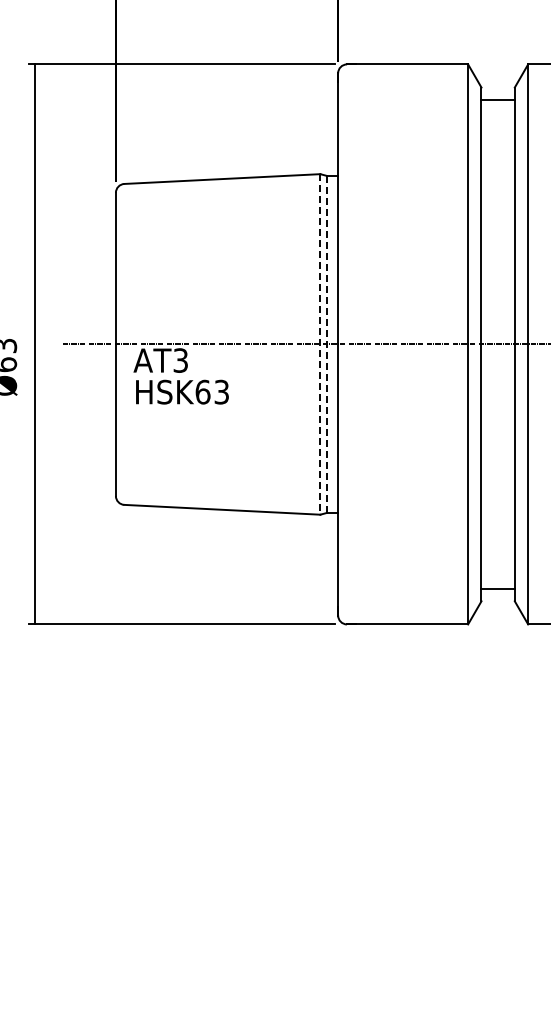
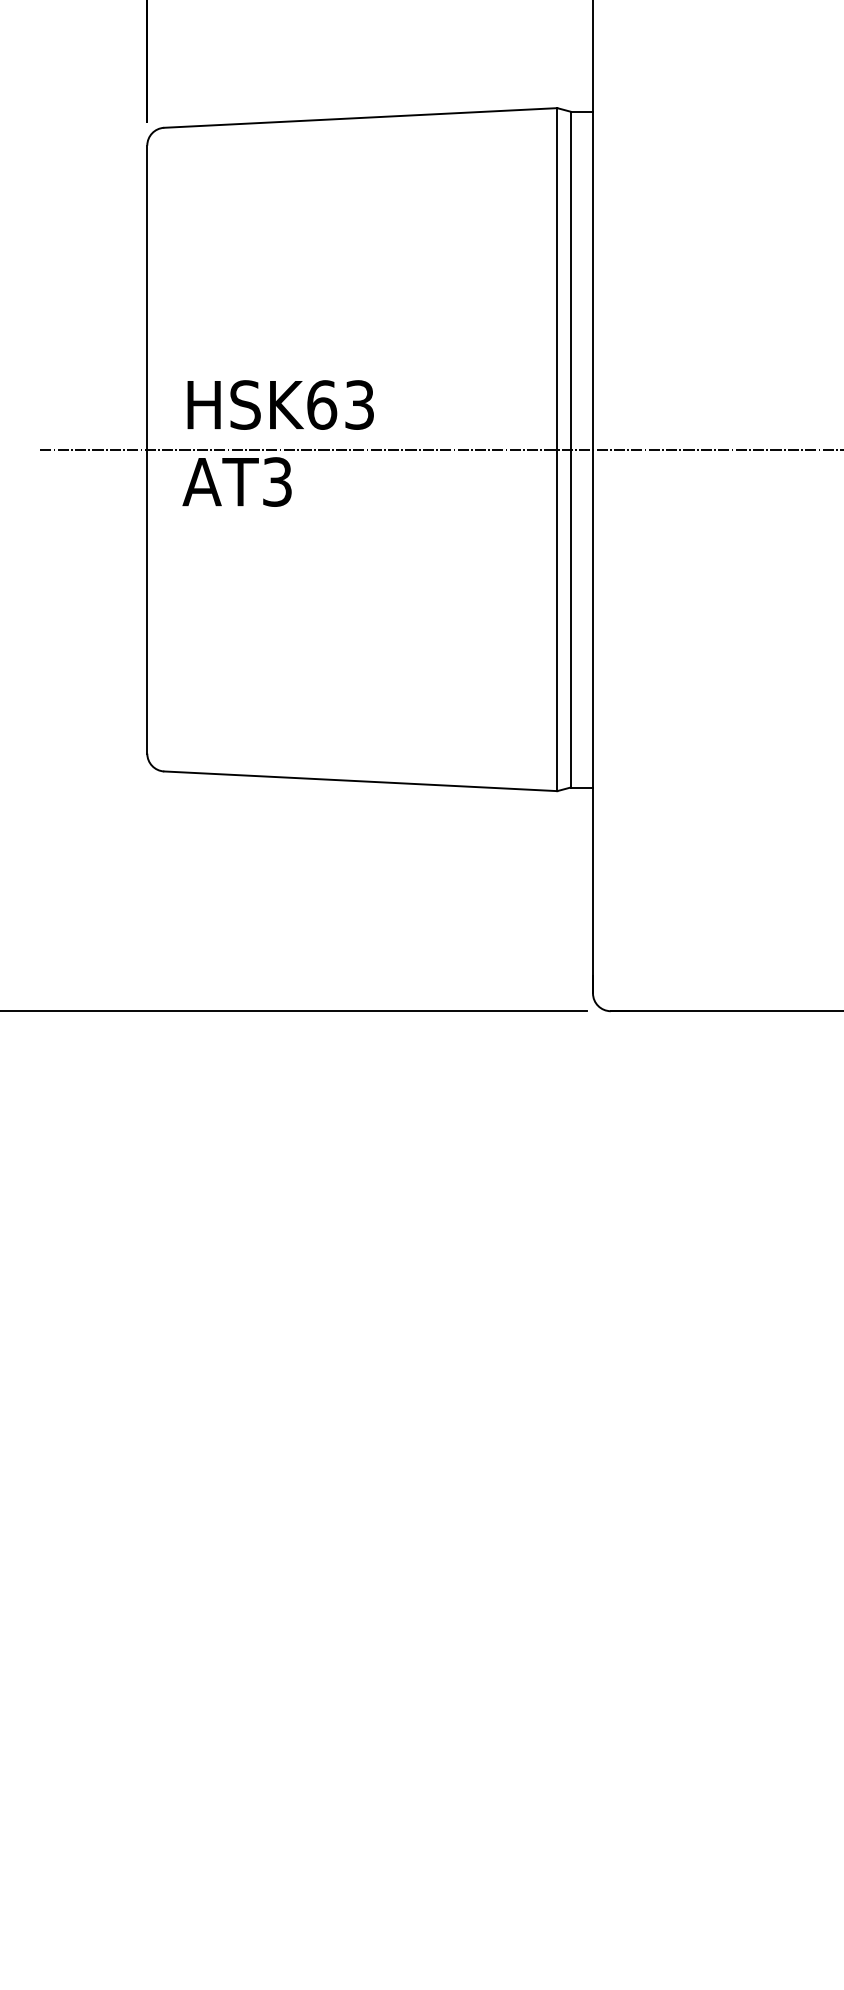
line: (320, 344) -> (557, 449), dashed -> solid
line: (327, 344) -> (571, 449), dashed -> solid
text: (182, 391) -> (280, 403), moved

